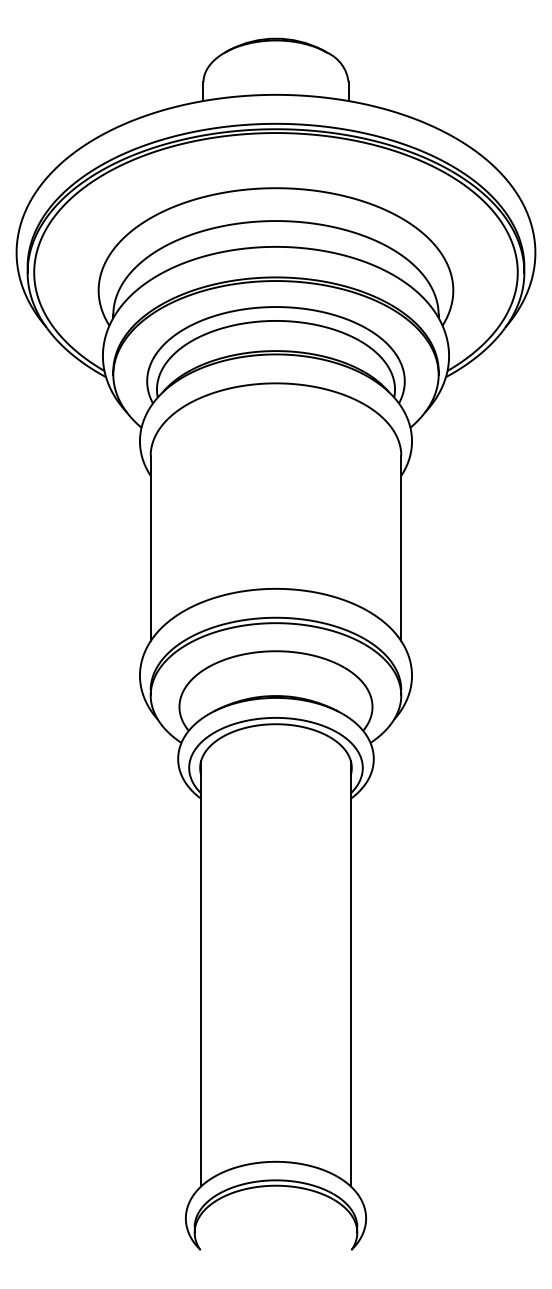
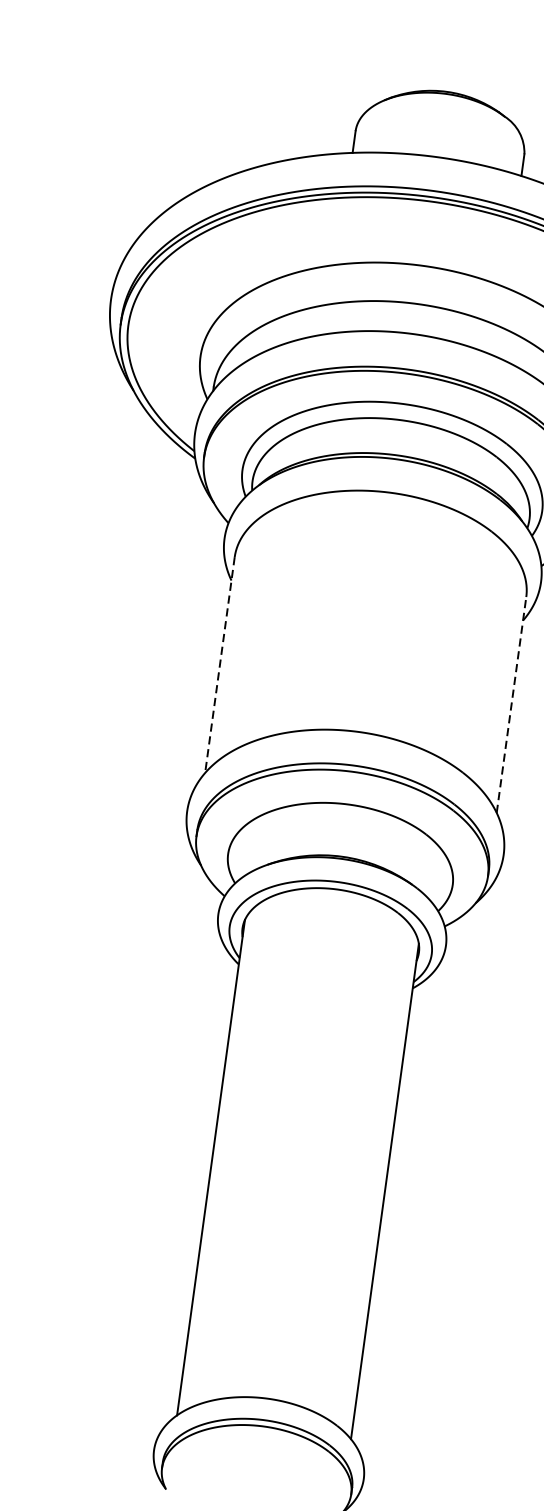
line: (150, 548) -> (219, 665), solid -> dashed
line: (401, 548) -> (511, 705), solid -> dashed

